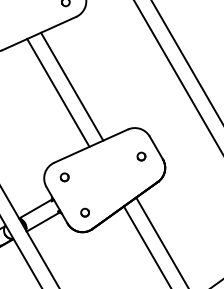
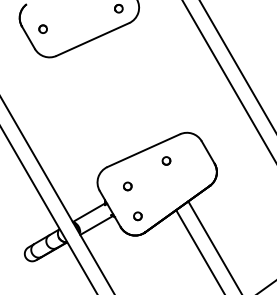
line: (71, 86) -> (124, 91), removed
line: (58, 92) -> (111, 97), removed
part: (141, 156) -> (166, 160), moved
part: (64, 177) -> (127, 186), moved

